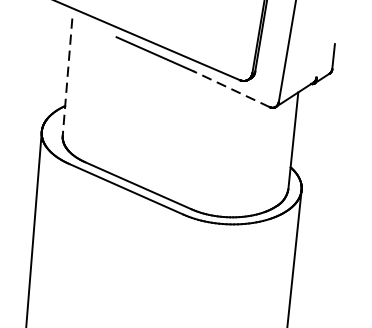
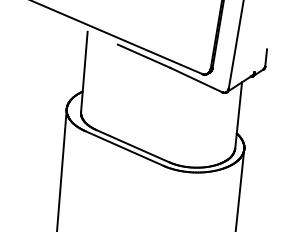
line: (67, 78) -> (84, 72), dashed -> solid
line: (231, 89) -> (196, 80), dashed -> solid

